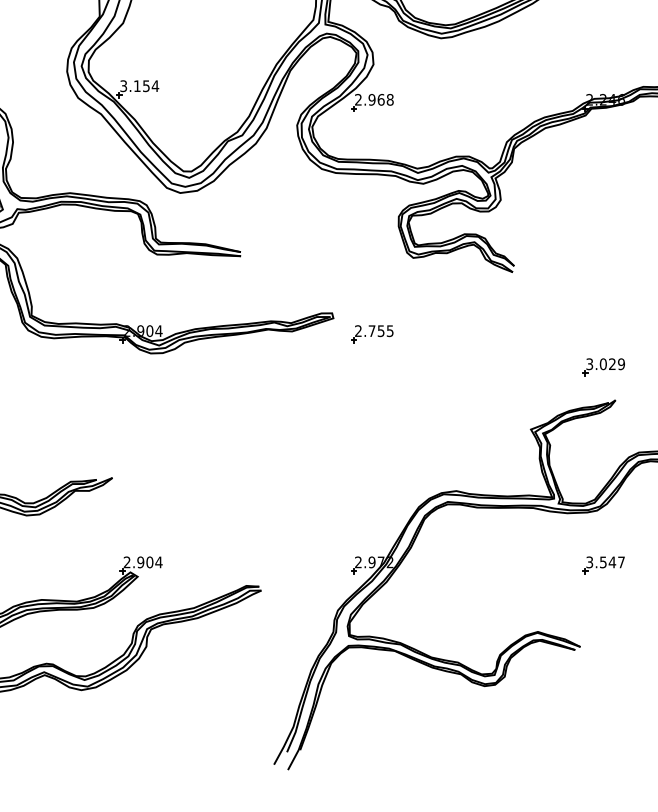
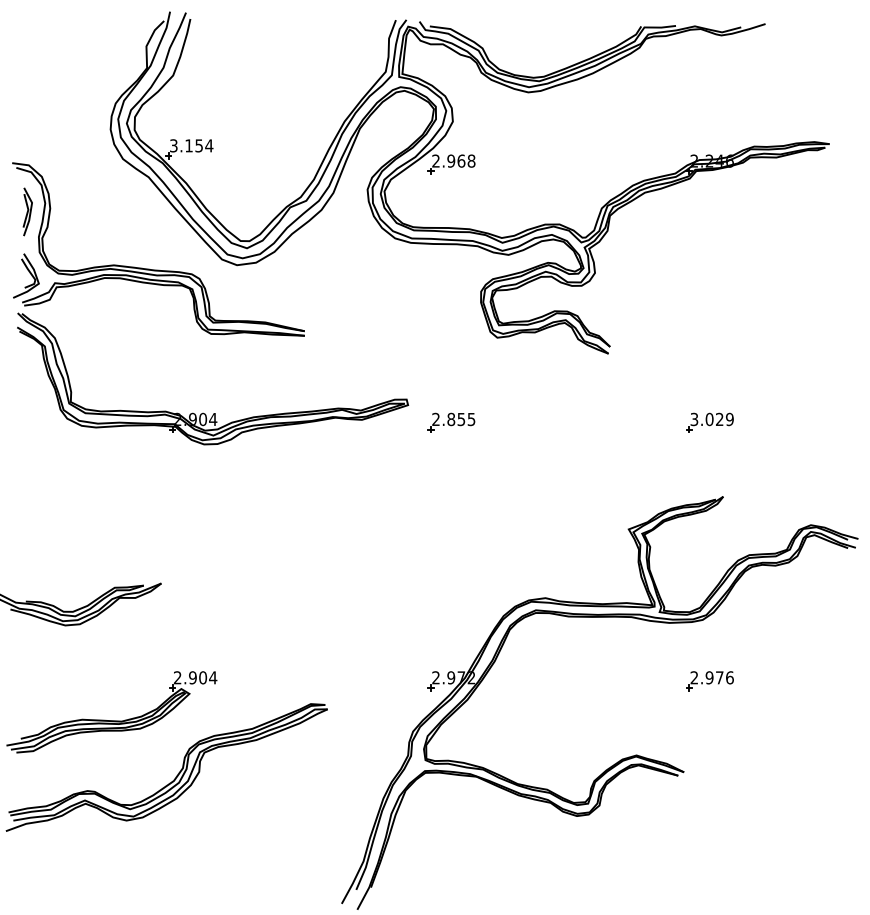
text: (372, 331) -> (451, 419), 2.755 -> 2.855
part: (603, 366) -> (709, 422), moved
text: (605, 562) -> (711, 677), 3.547 -> 2.976

